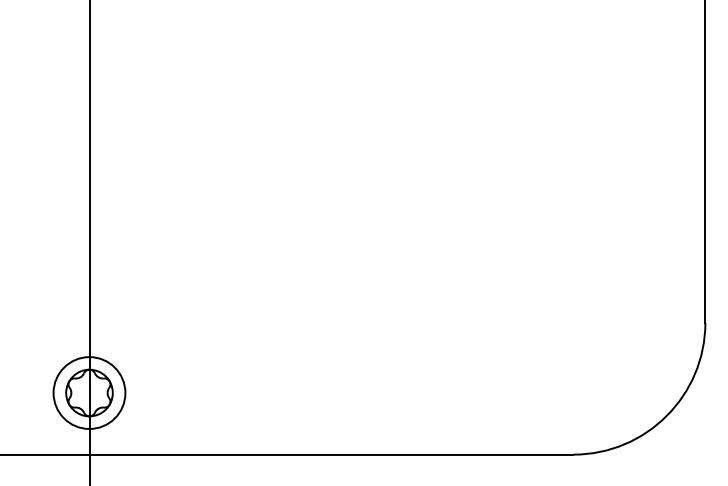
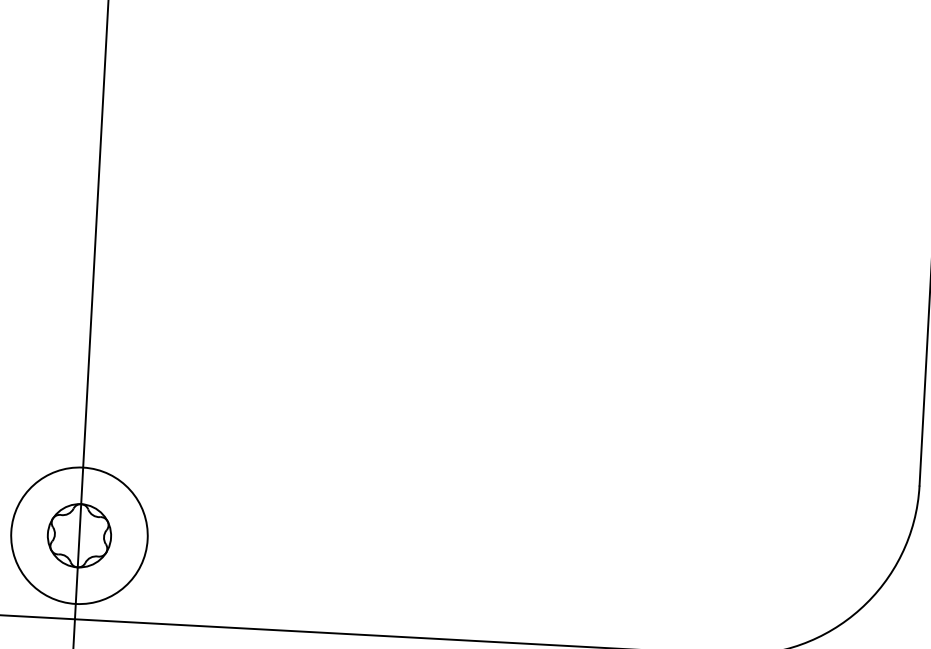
circle: (89, 392) -> (79, 535), size x1.4

